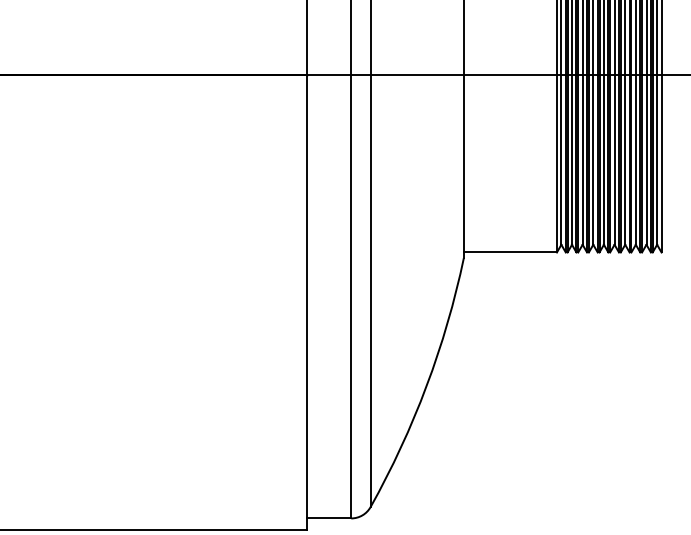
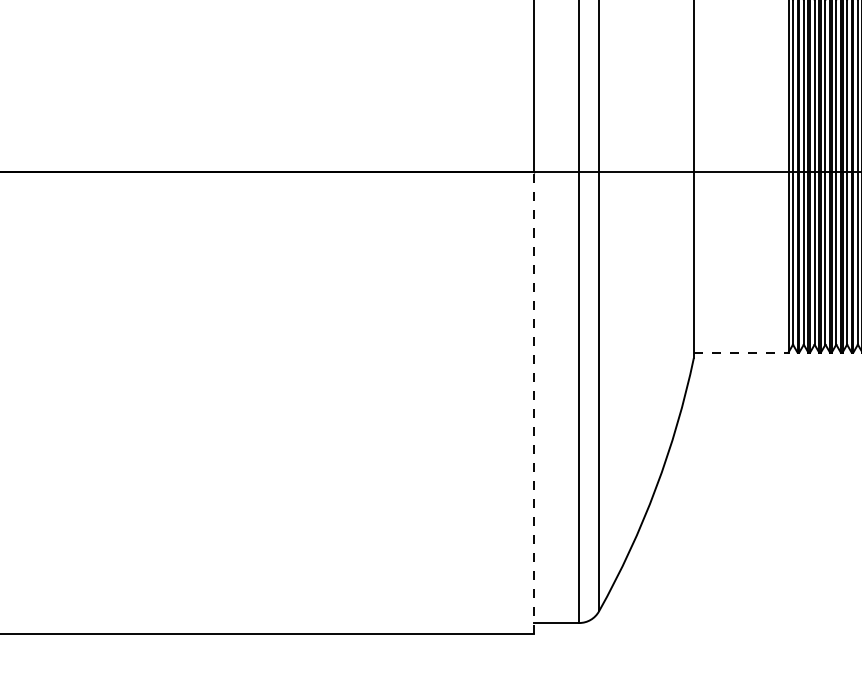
line: (510, 252) -> (741, 352), solid -> dashed
line: (307, 301) -> (534, 402), solid -> dashed

